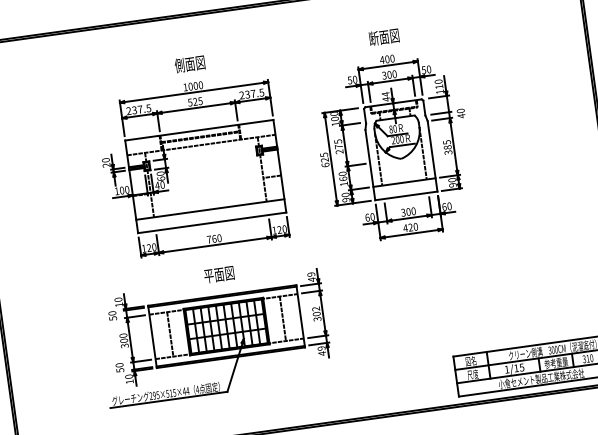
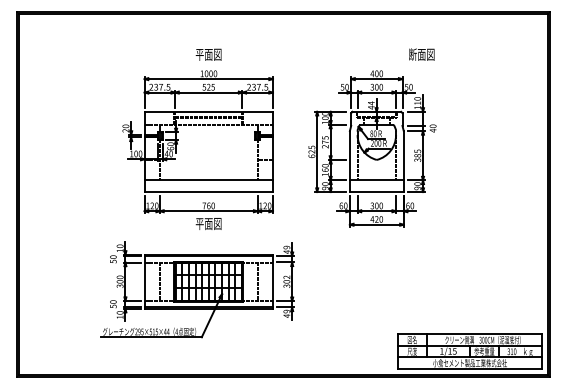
text: (383, 37) -> (421, 54), moved
text: (179, 65) -> (199, 54), 側面図 -> 平面図
text: (218, 274) -> (208, 223), moved

